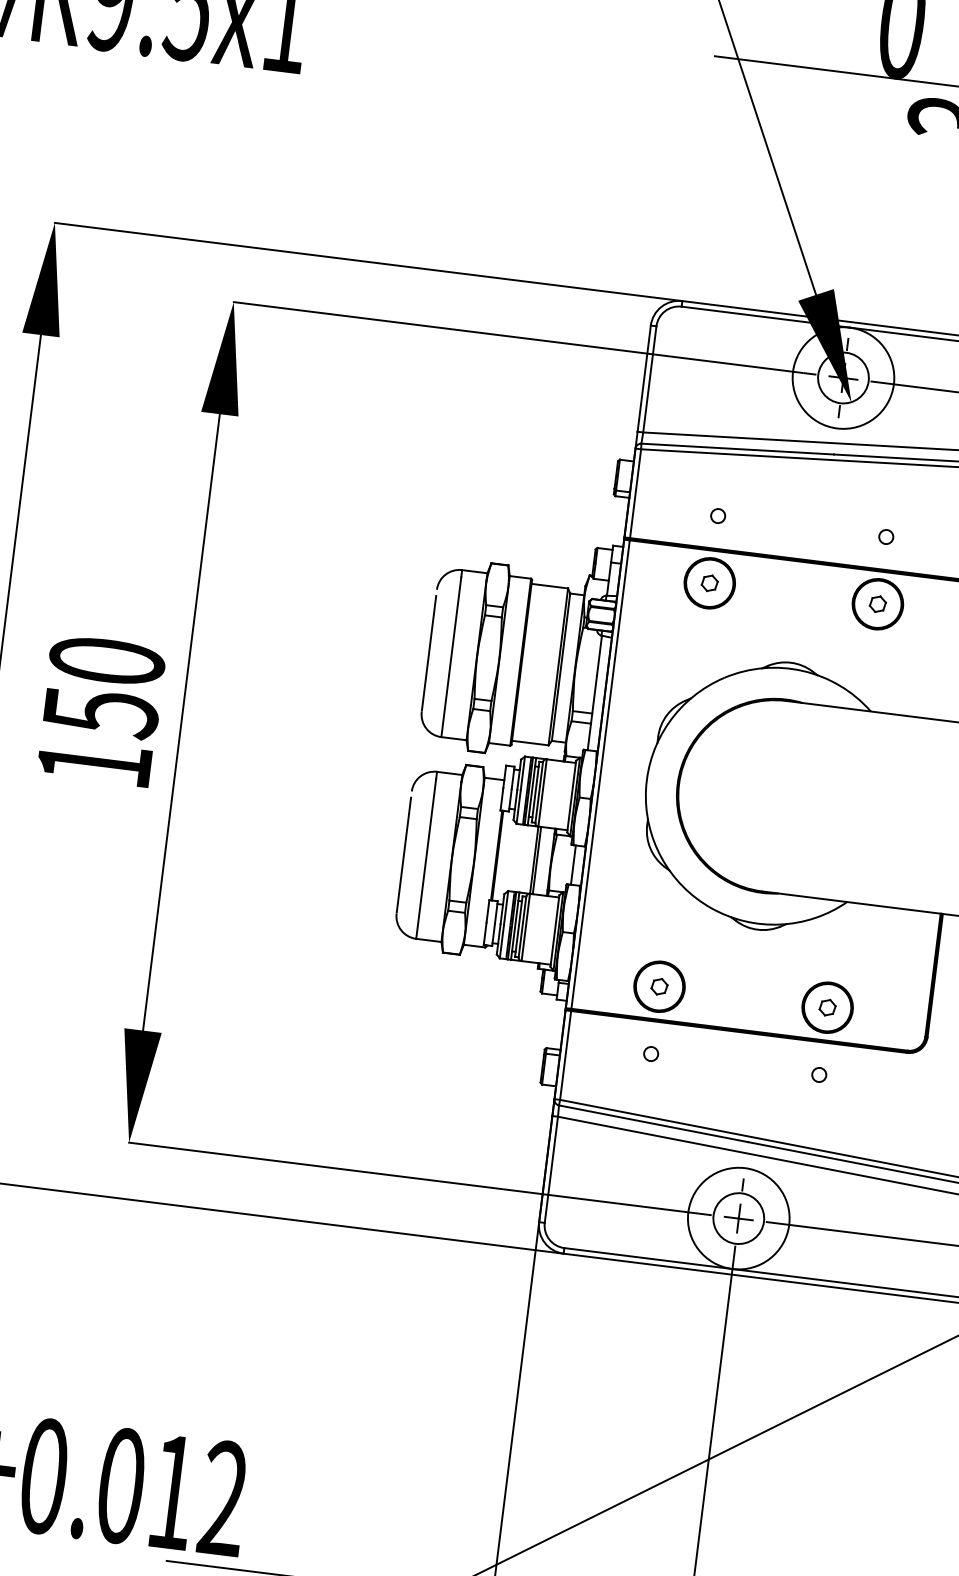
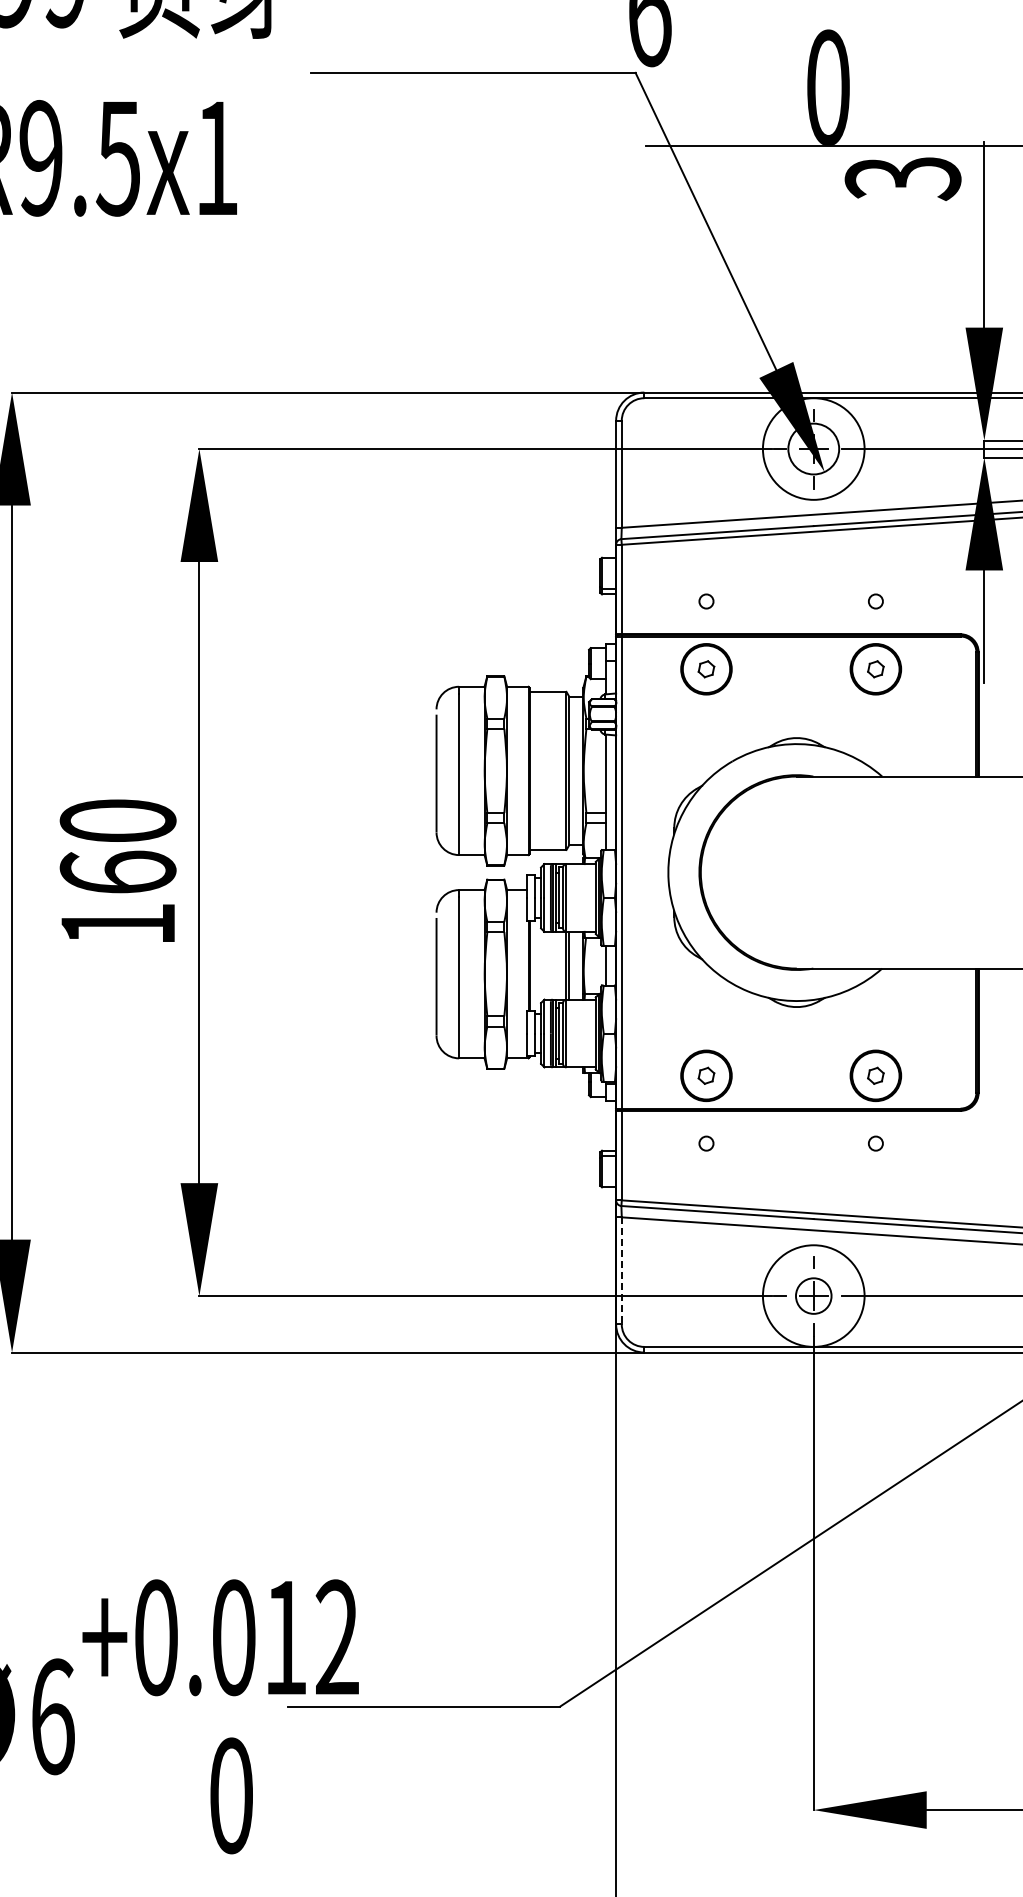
text: (100, 712) -> (117, 872), 150 -> 160
line: (551, 1170) -> (621, 1271), solid -> dashed
circle: (738, 1217) -> (813, 1295), size x0.7

